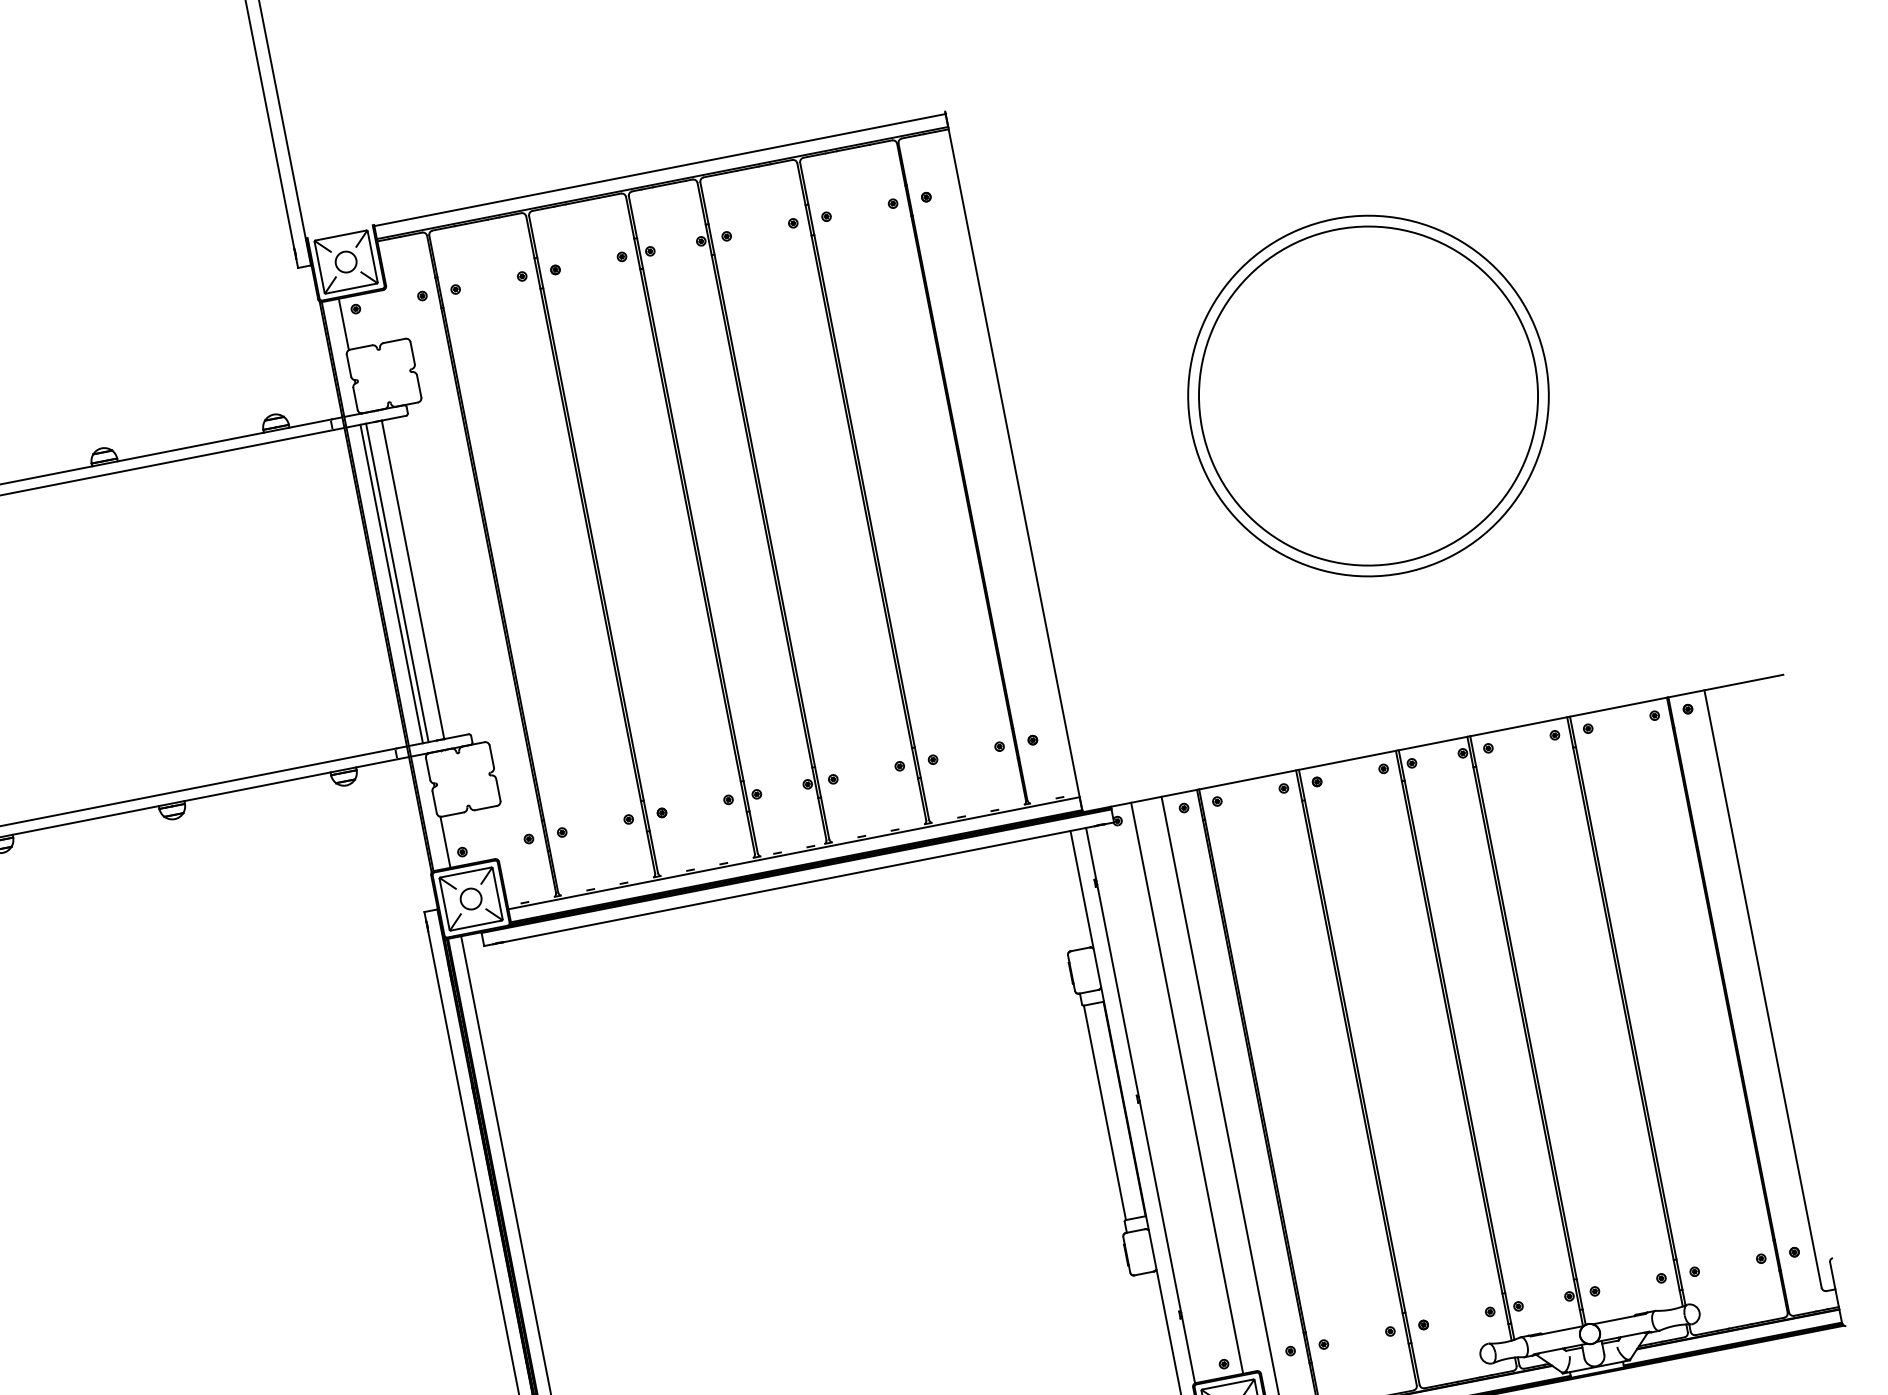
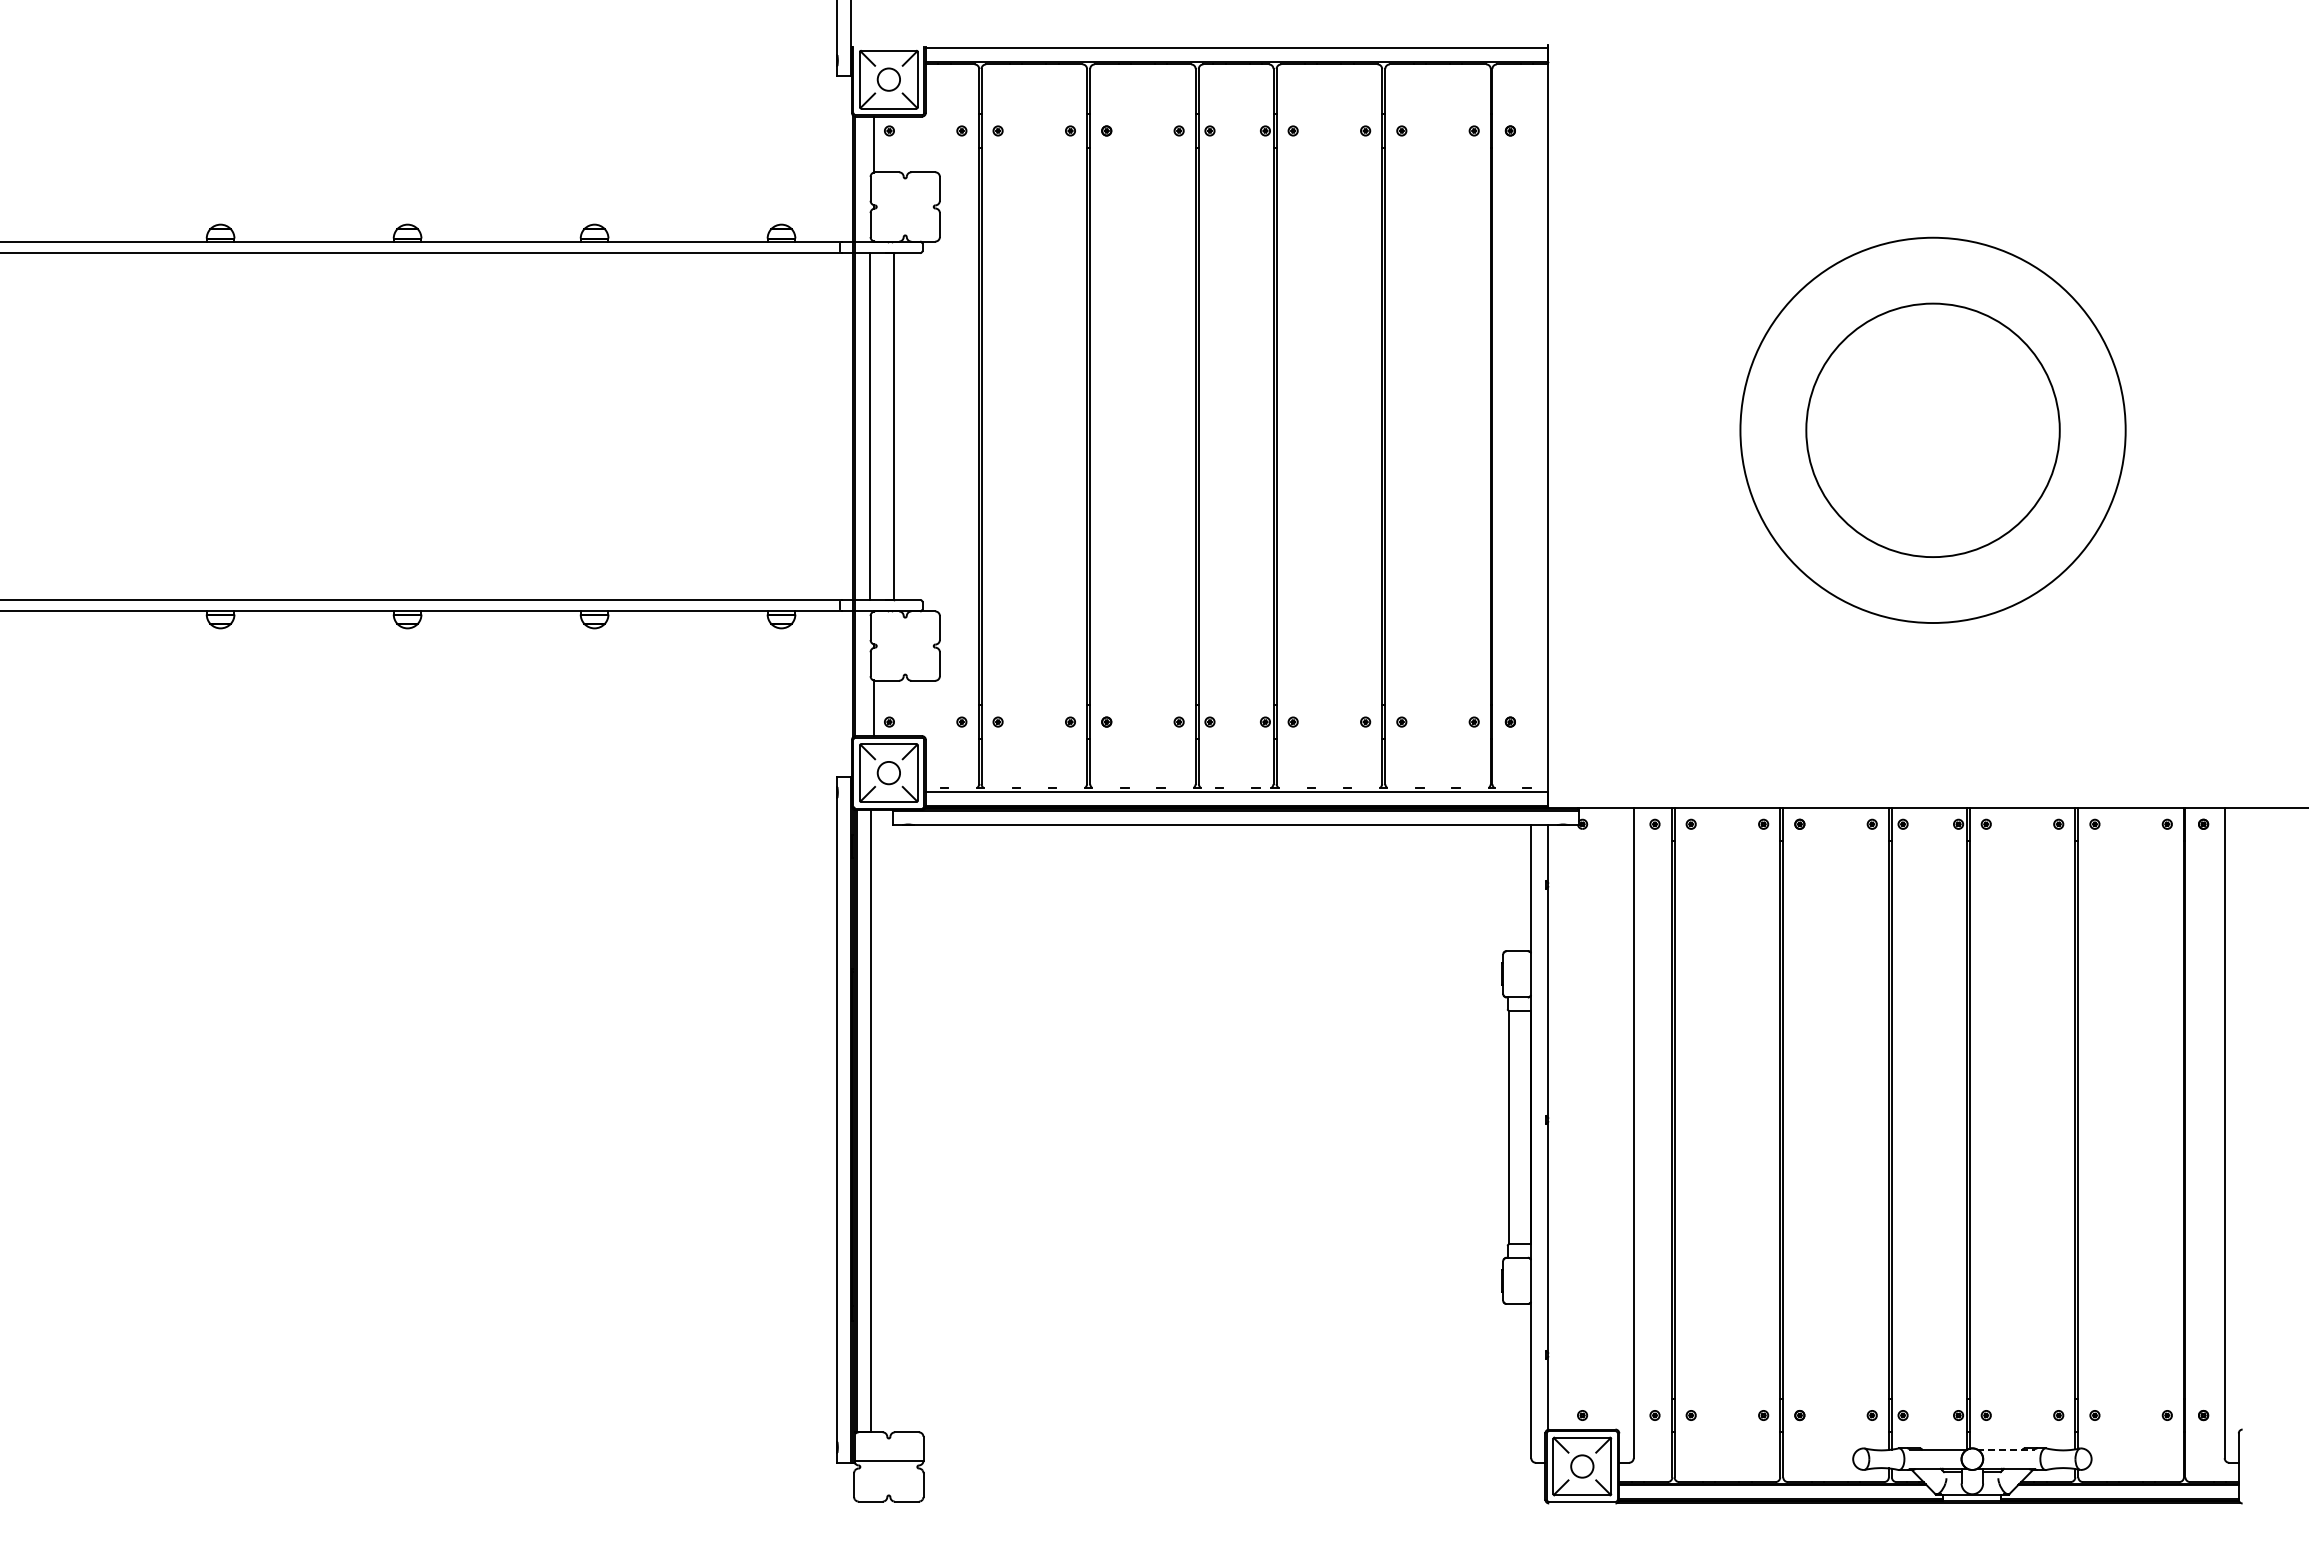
circle: (1368, 396) -> (1933, 430), size x0.7
line: (397, 582) -> (876, 426), removed
line: (1187, 1088) -> (1600, 1118), removed
line: (1619, 1318) -> (2006, 1449), solid -> dashed

